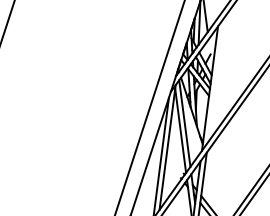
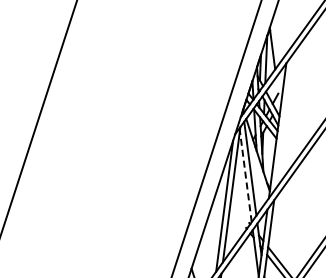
line: (180, 130) -> (245, 176), solid -> dashed

